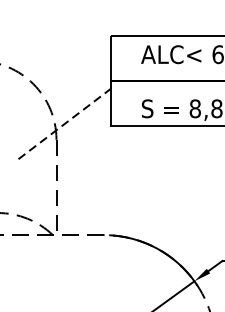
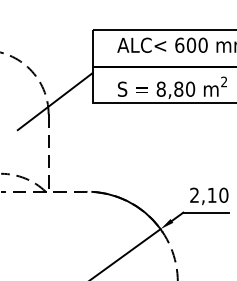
line: (64, 123) -> (55, 101), dashed -> solid

